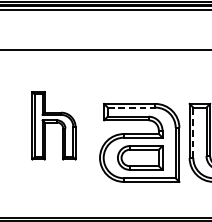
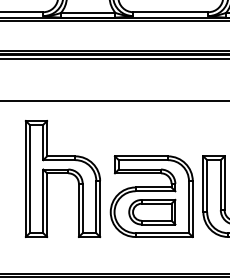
line: (131, 107) -> (143, 160), dashed -> solid
part: (54, 125) -> (63, 178), size x1.67
line: (193, 132) -> (207, 185), dashed -> solid

